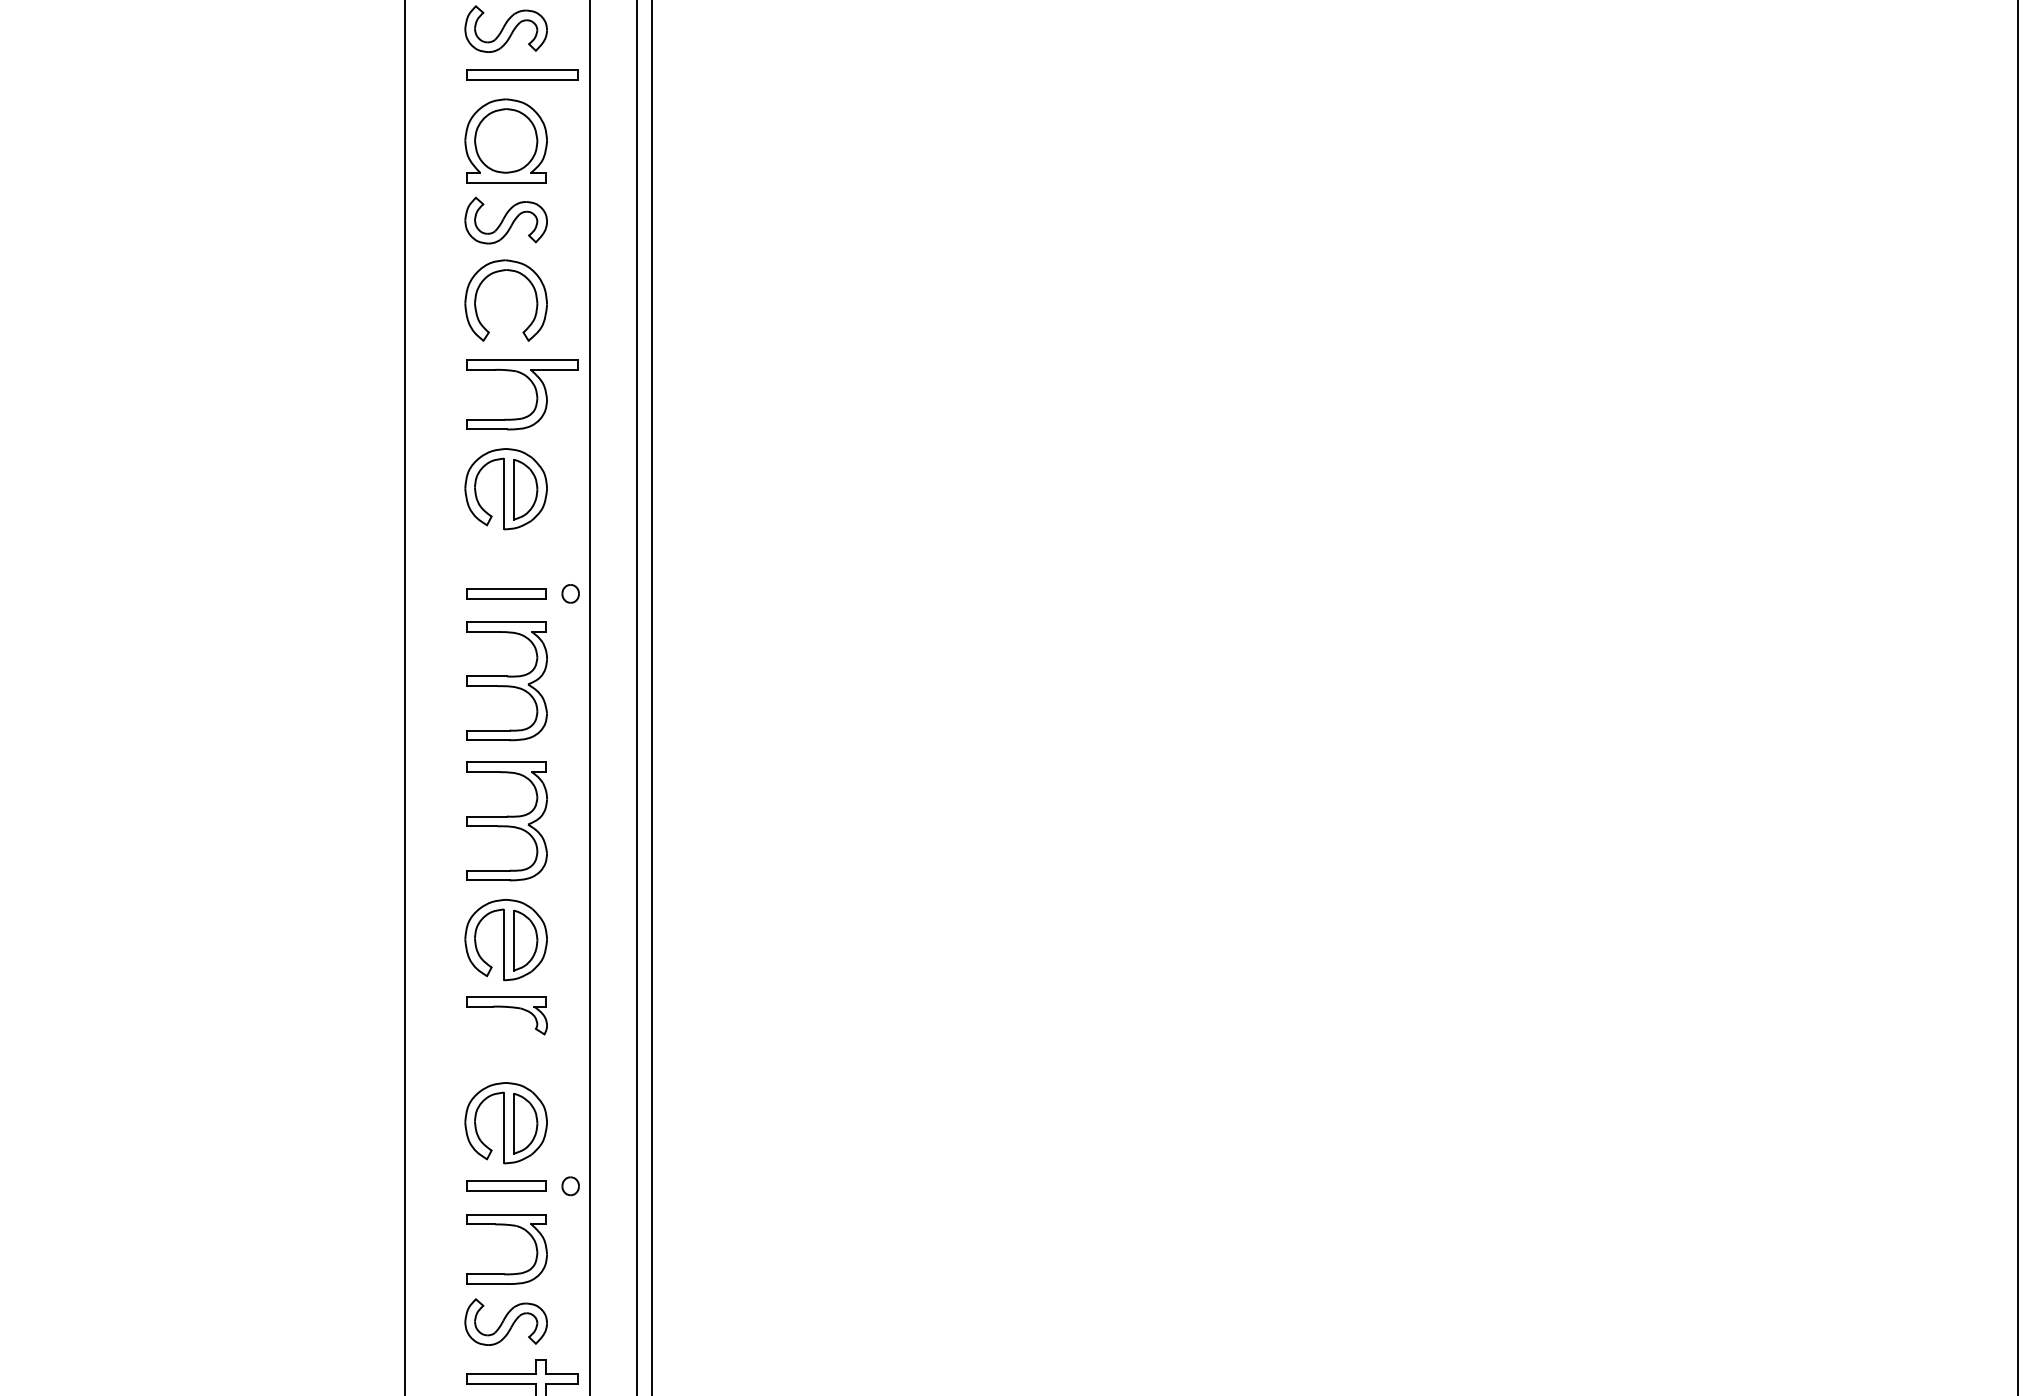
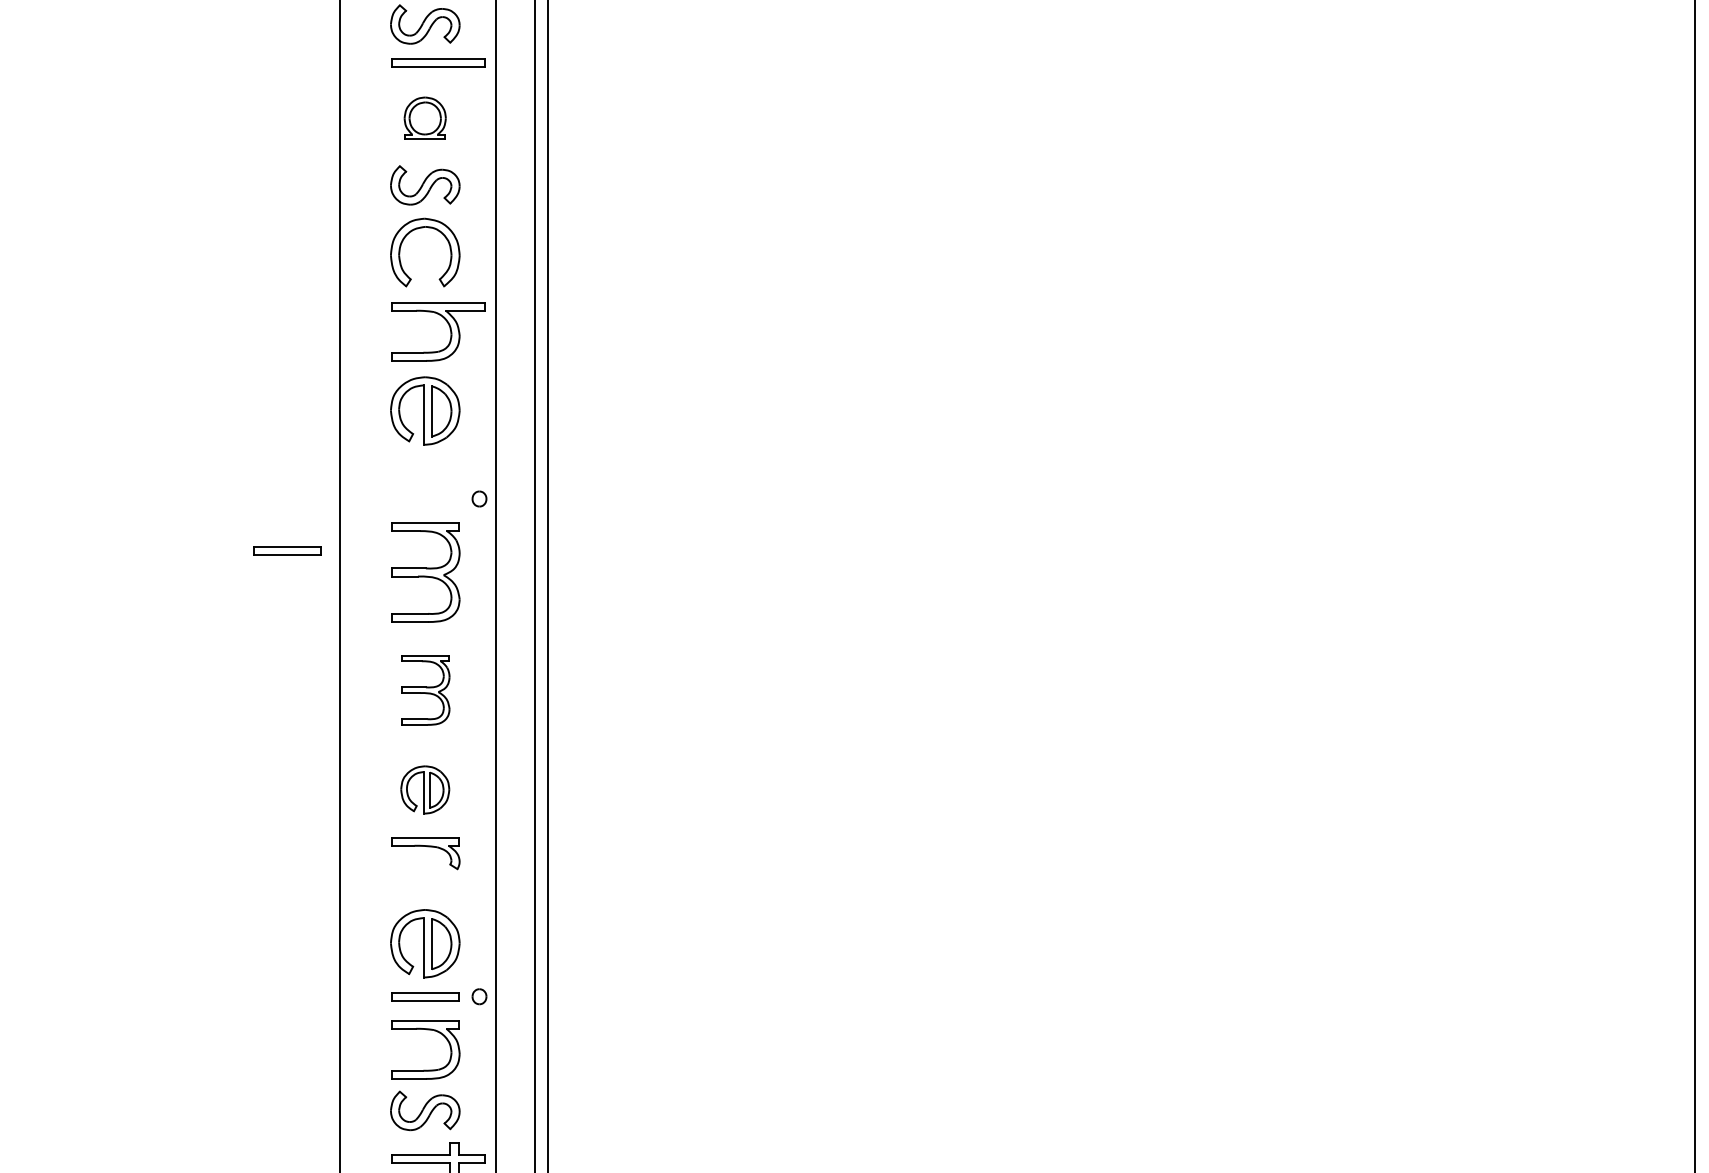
part: (505, 140) -> (424, 118), size x0.6
part: (506, 593) -> (287, 550), moved
part: (506, 821) -> (425, 690), size x0.7
part: (505, 940) -> (424, 790), size x0.7

